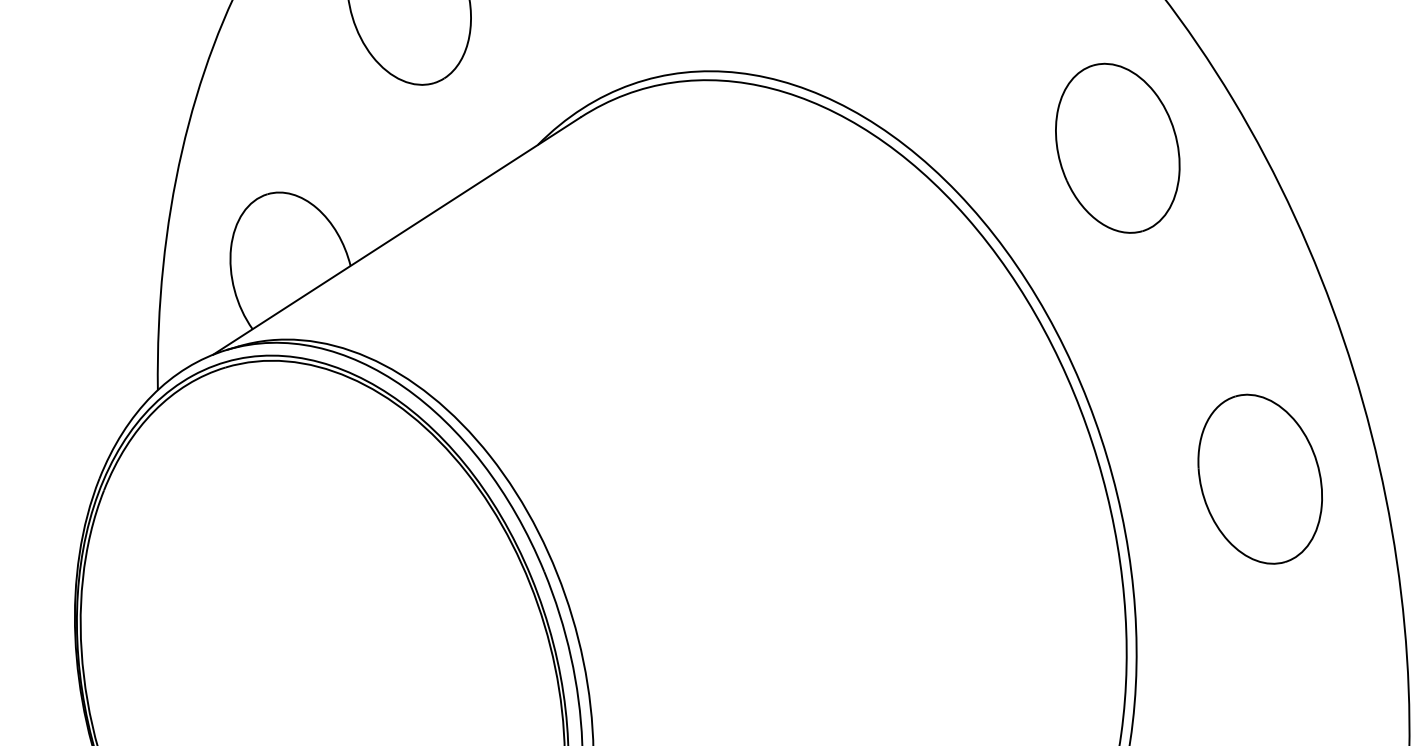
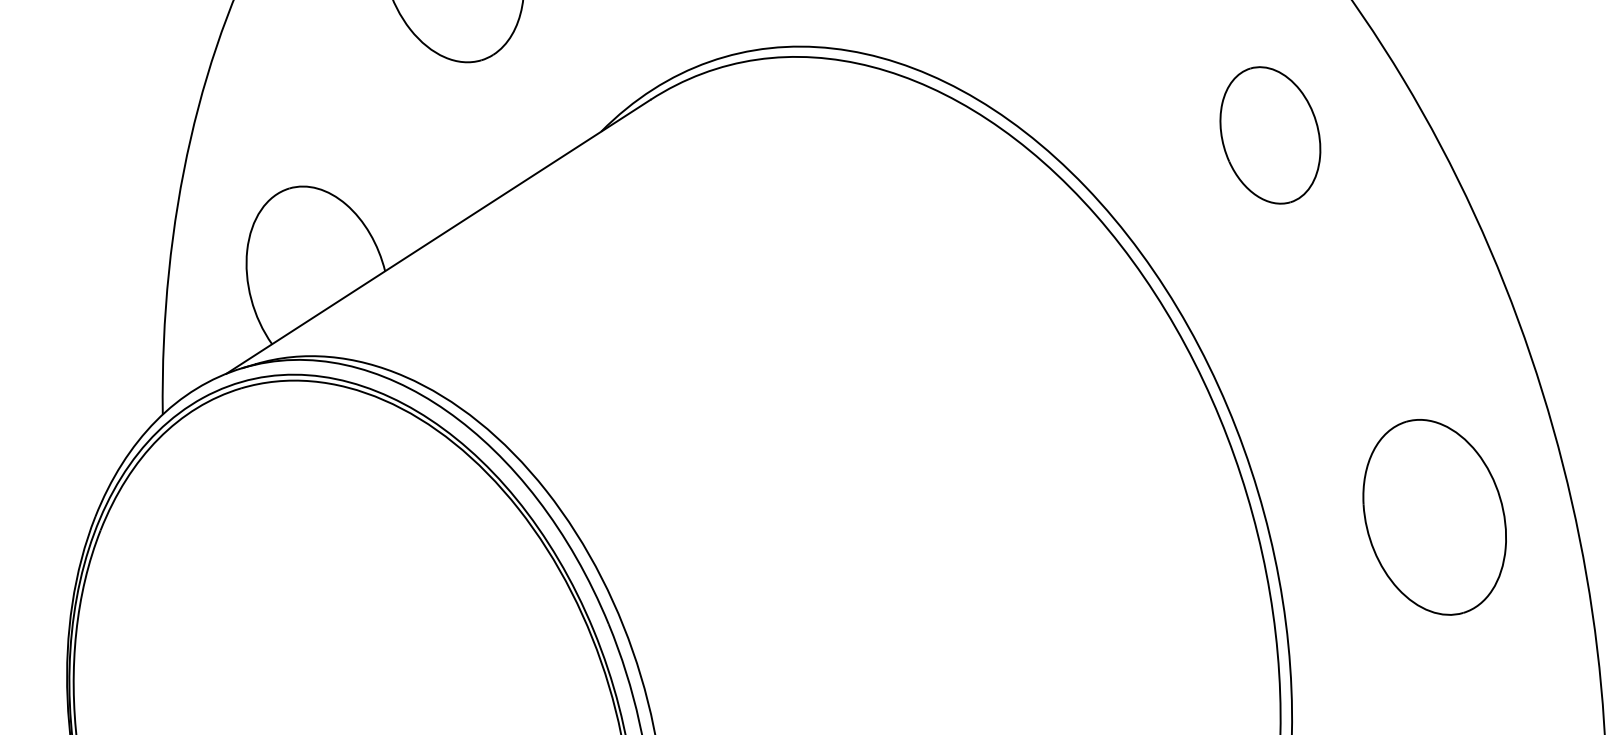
part: (1117, 147) -> (1270, 134), size x0.7

